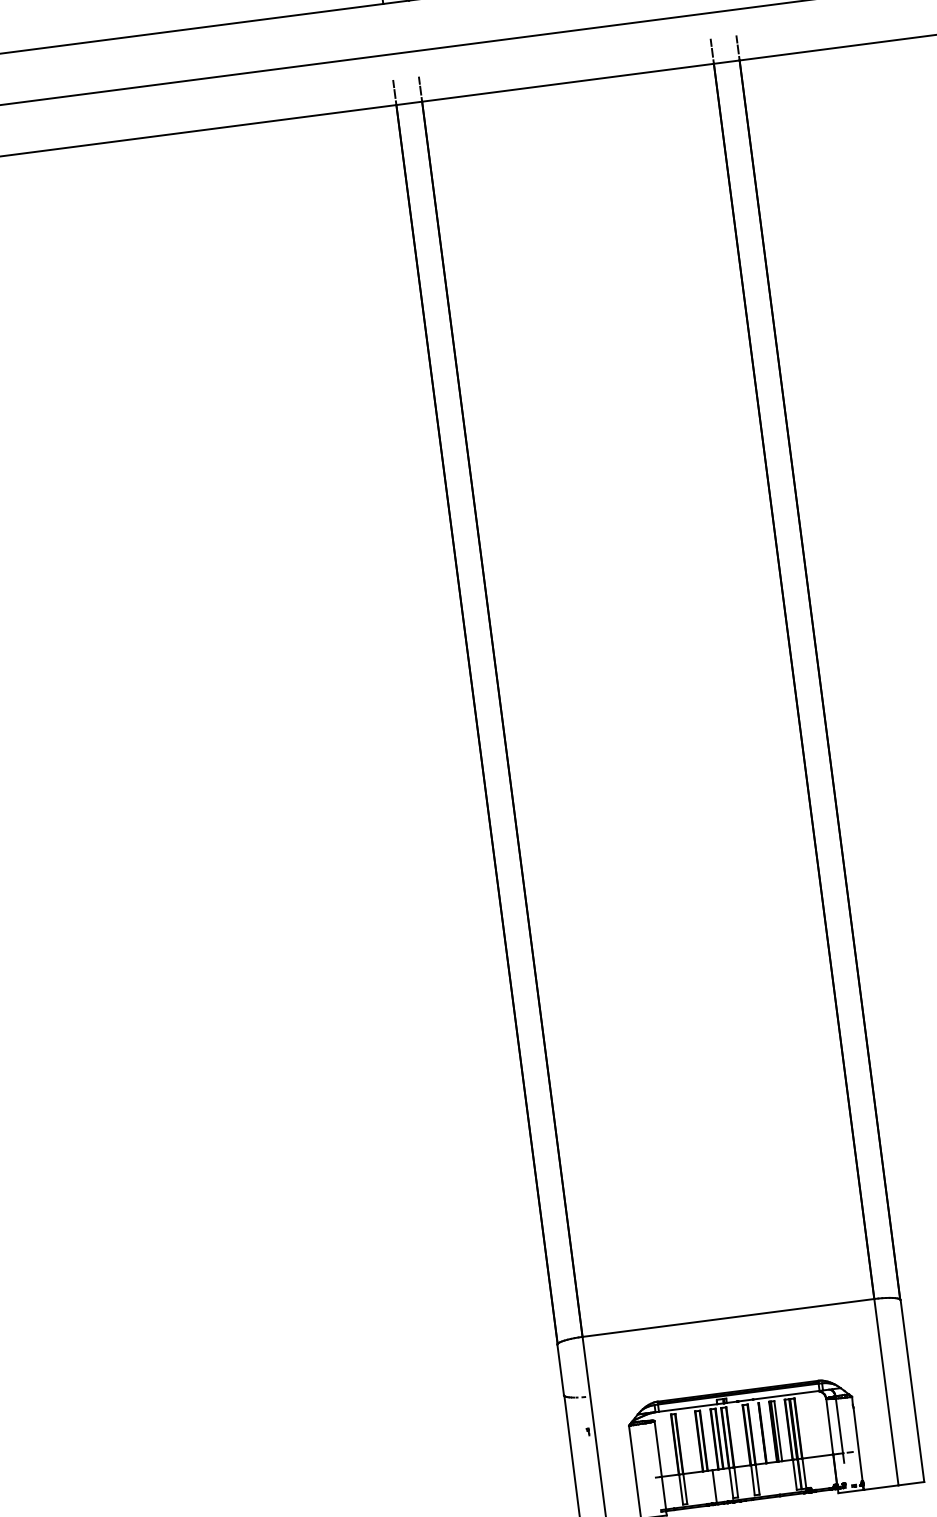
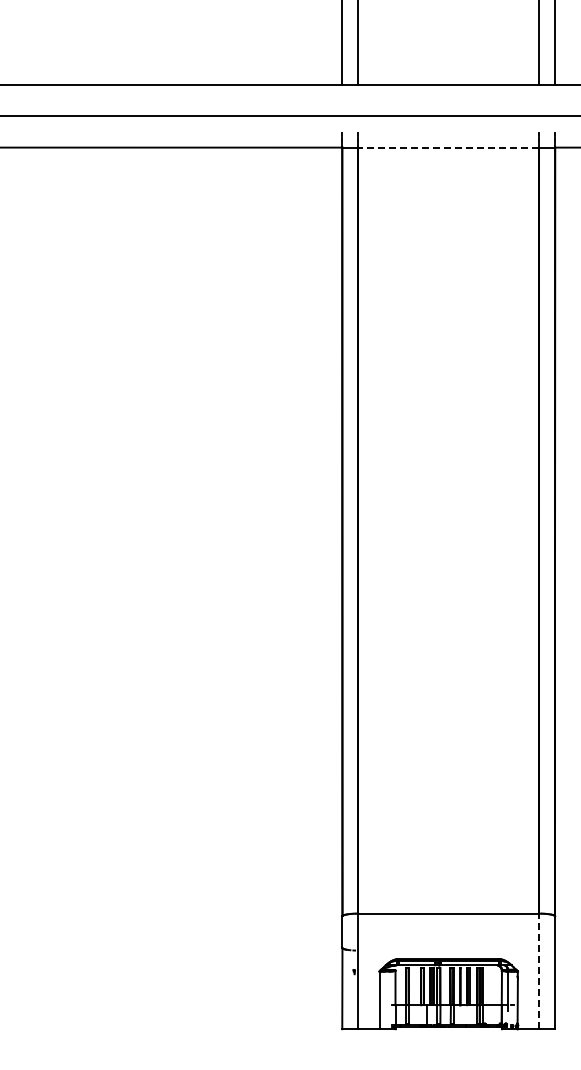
line: (567, 82) -> (448, 147), solid -> dashed
line: (886, 1392) -> (539, 971), solid -> dashed

